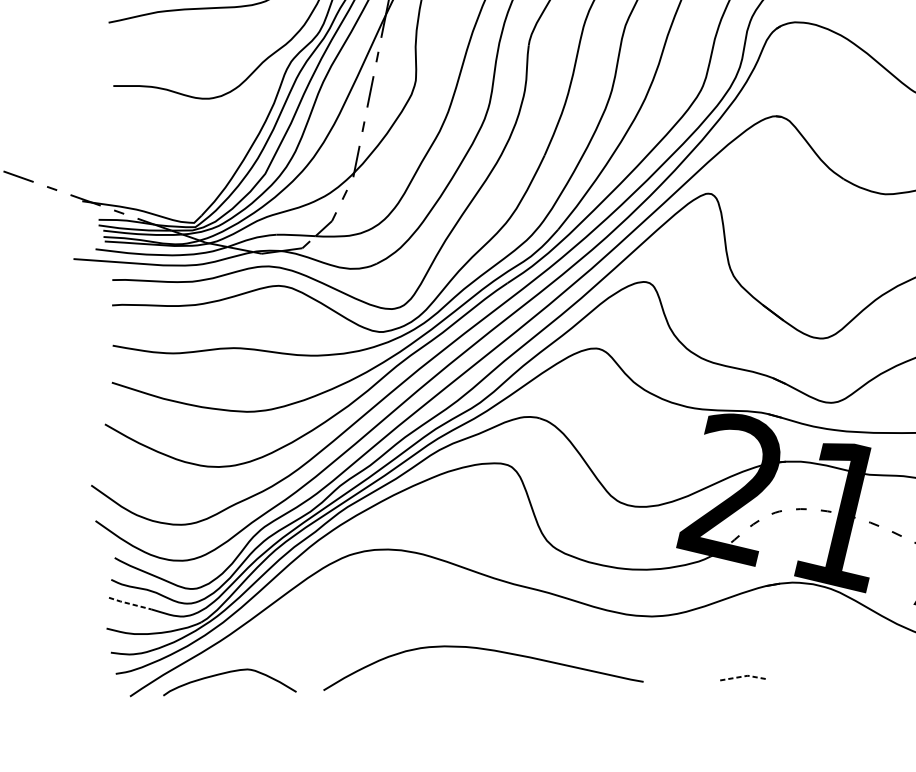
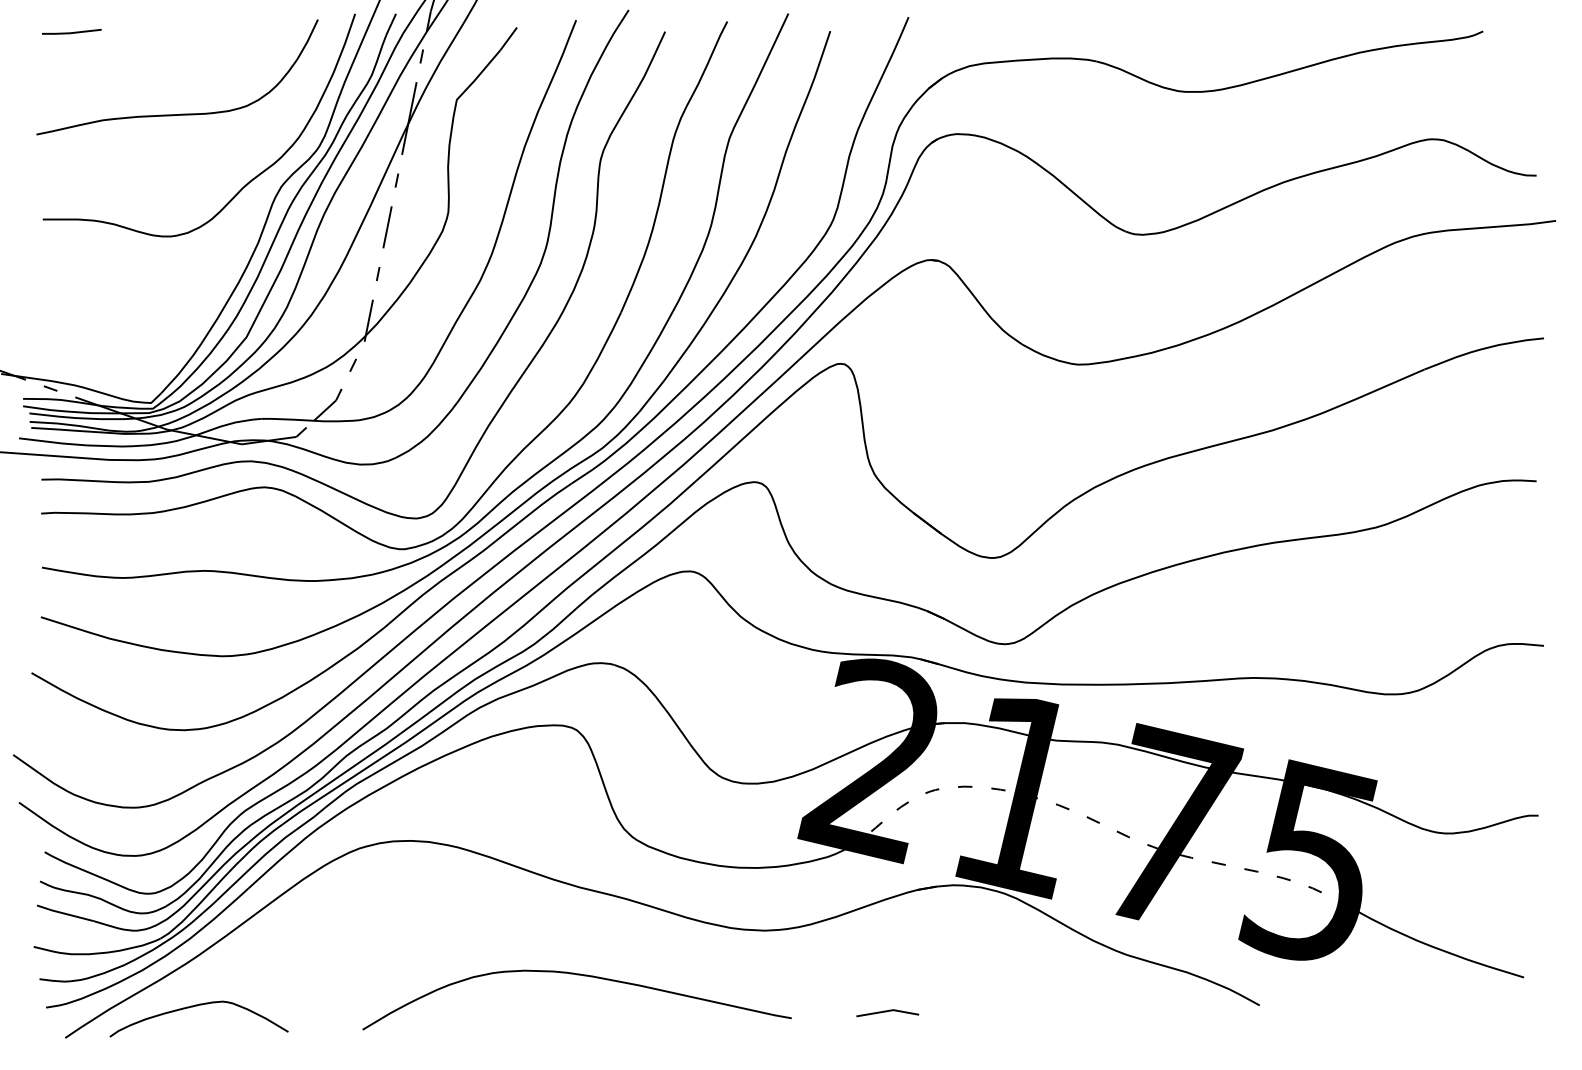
line: (129, 603) -> (64, 913), dashed -> solid
curve: (483, 649) -> (577, 975), moved
line: (744, 676) -> (888, 1010), dashed -> solid

